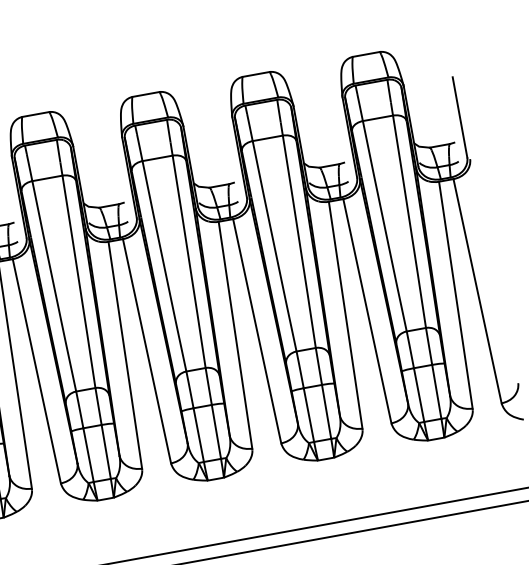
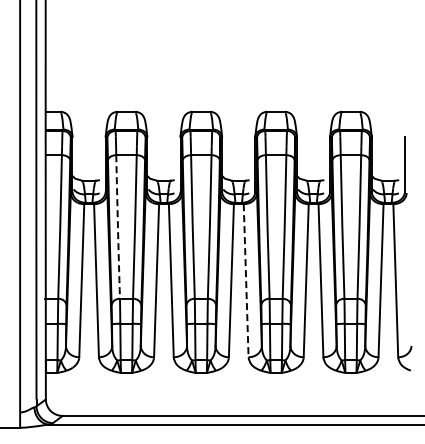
arc: (53, 285) -> (117, 226), solid -> dashed
line: (257, 330) -> (246, 280), solid -> dashed

